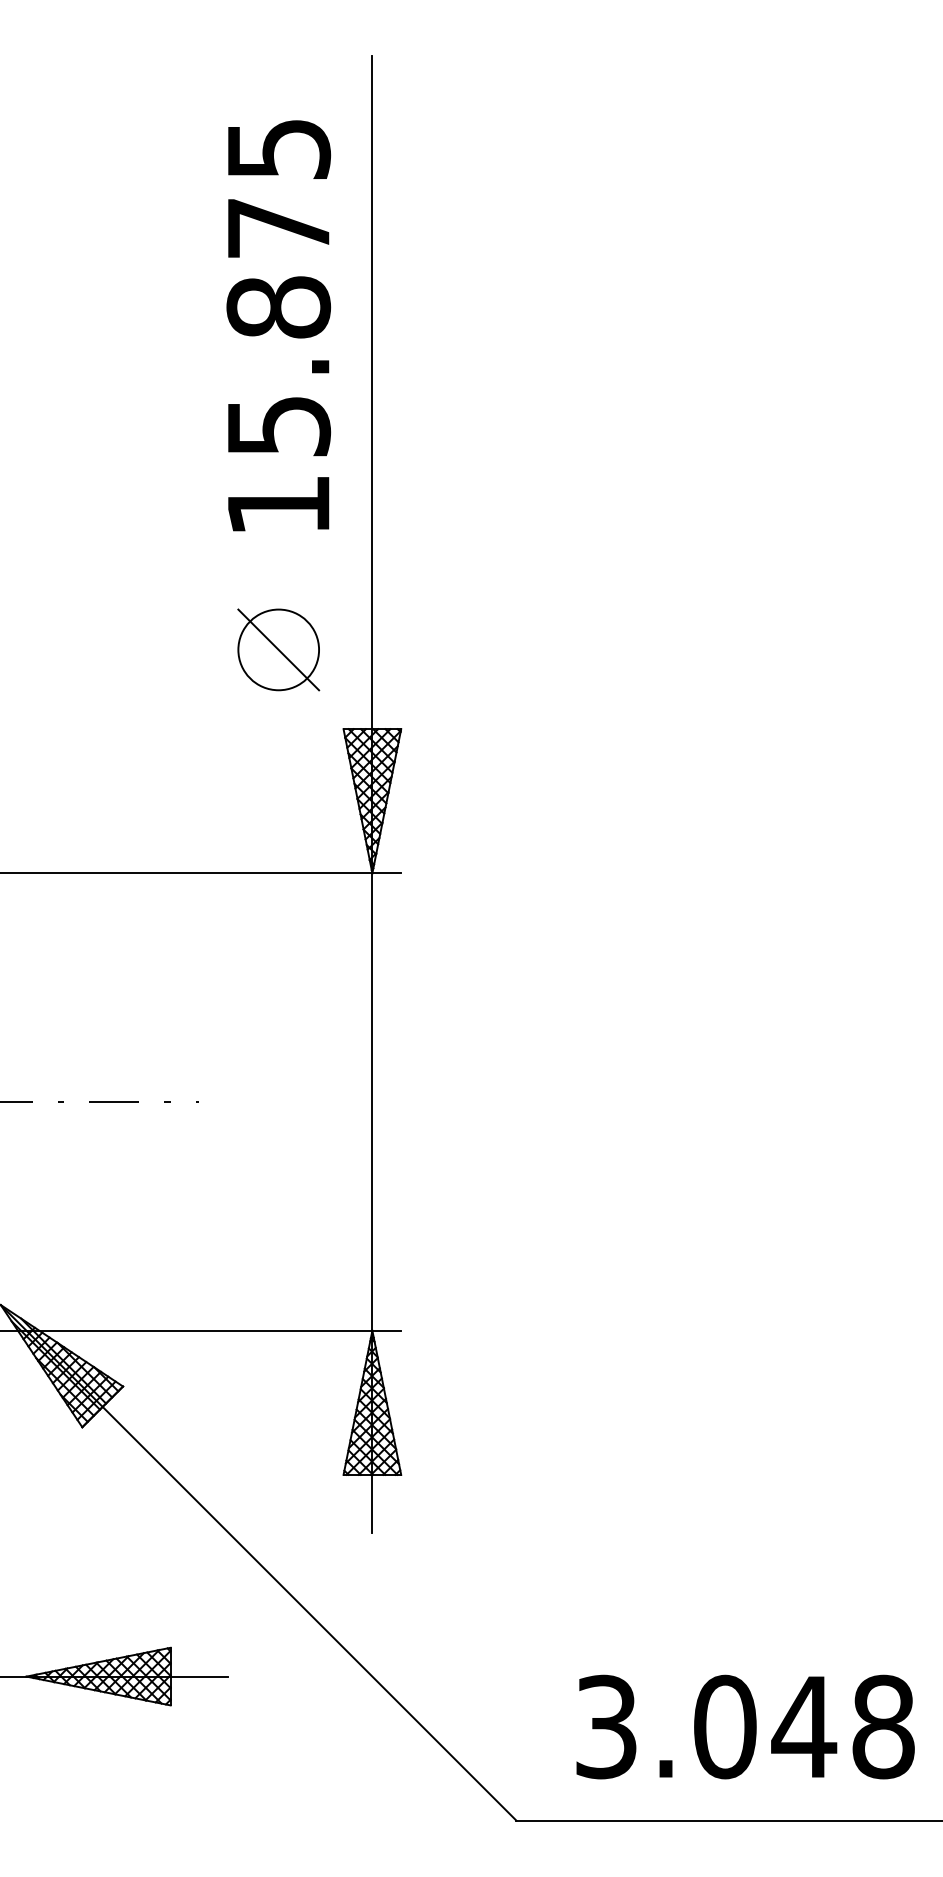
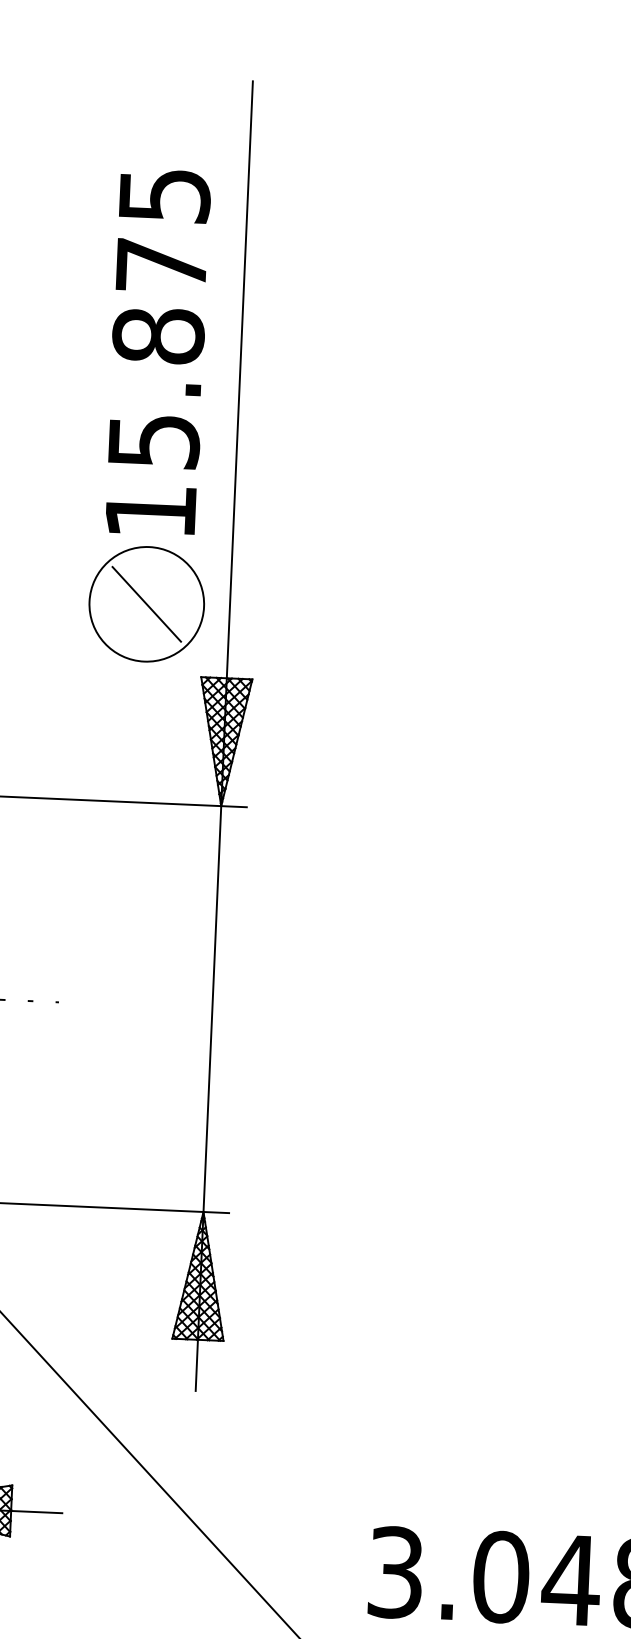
text: (278, 325) -> (157, 351), moved
circle: (278, 649) -> (146, 603), size x1.6

